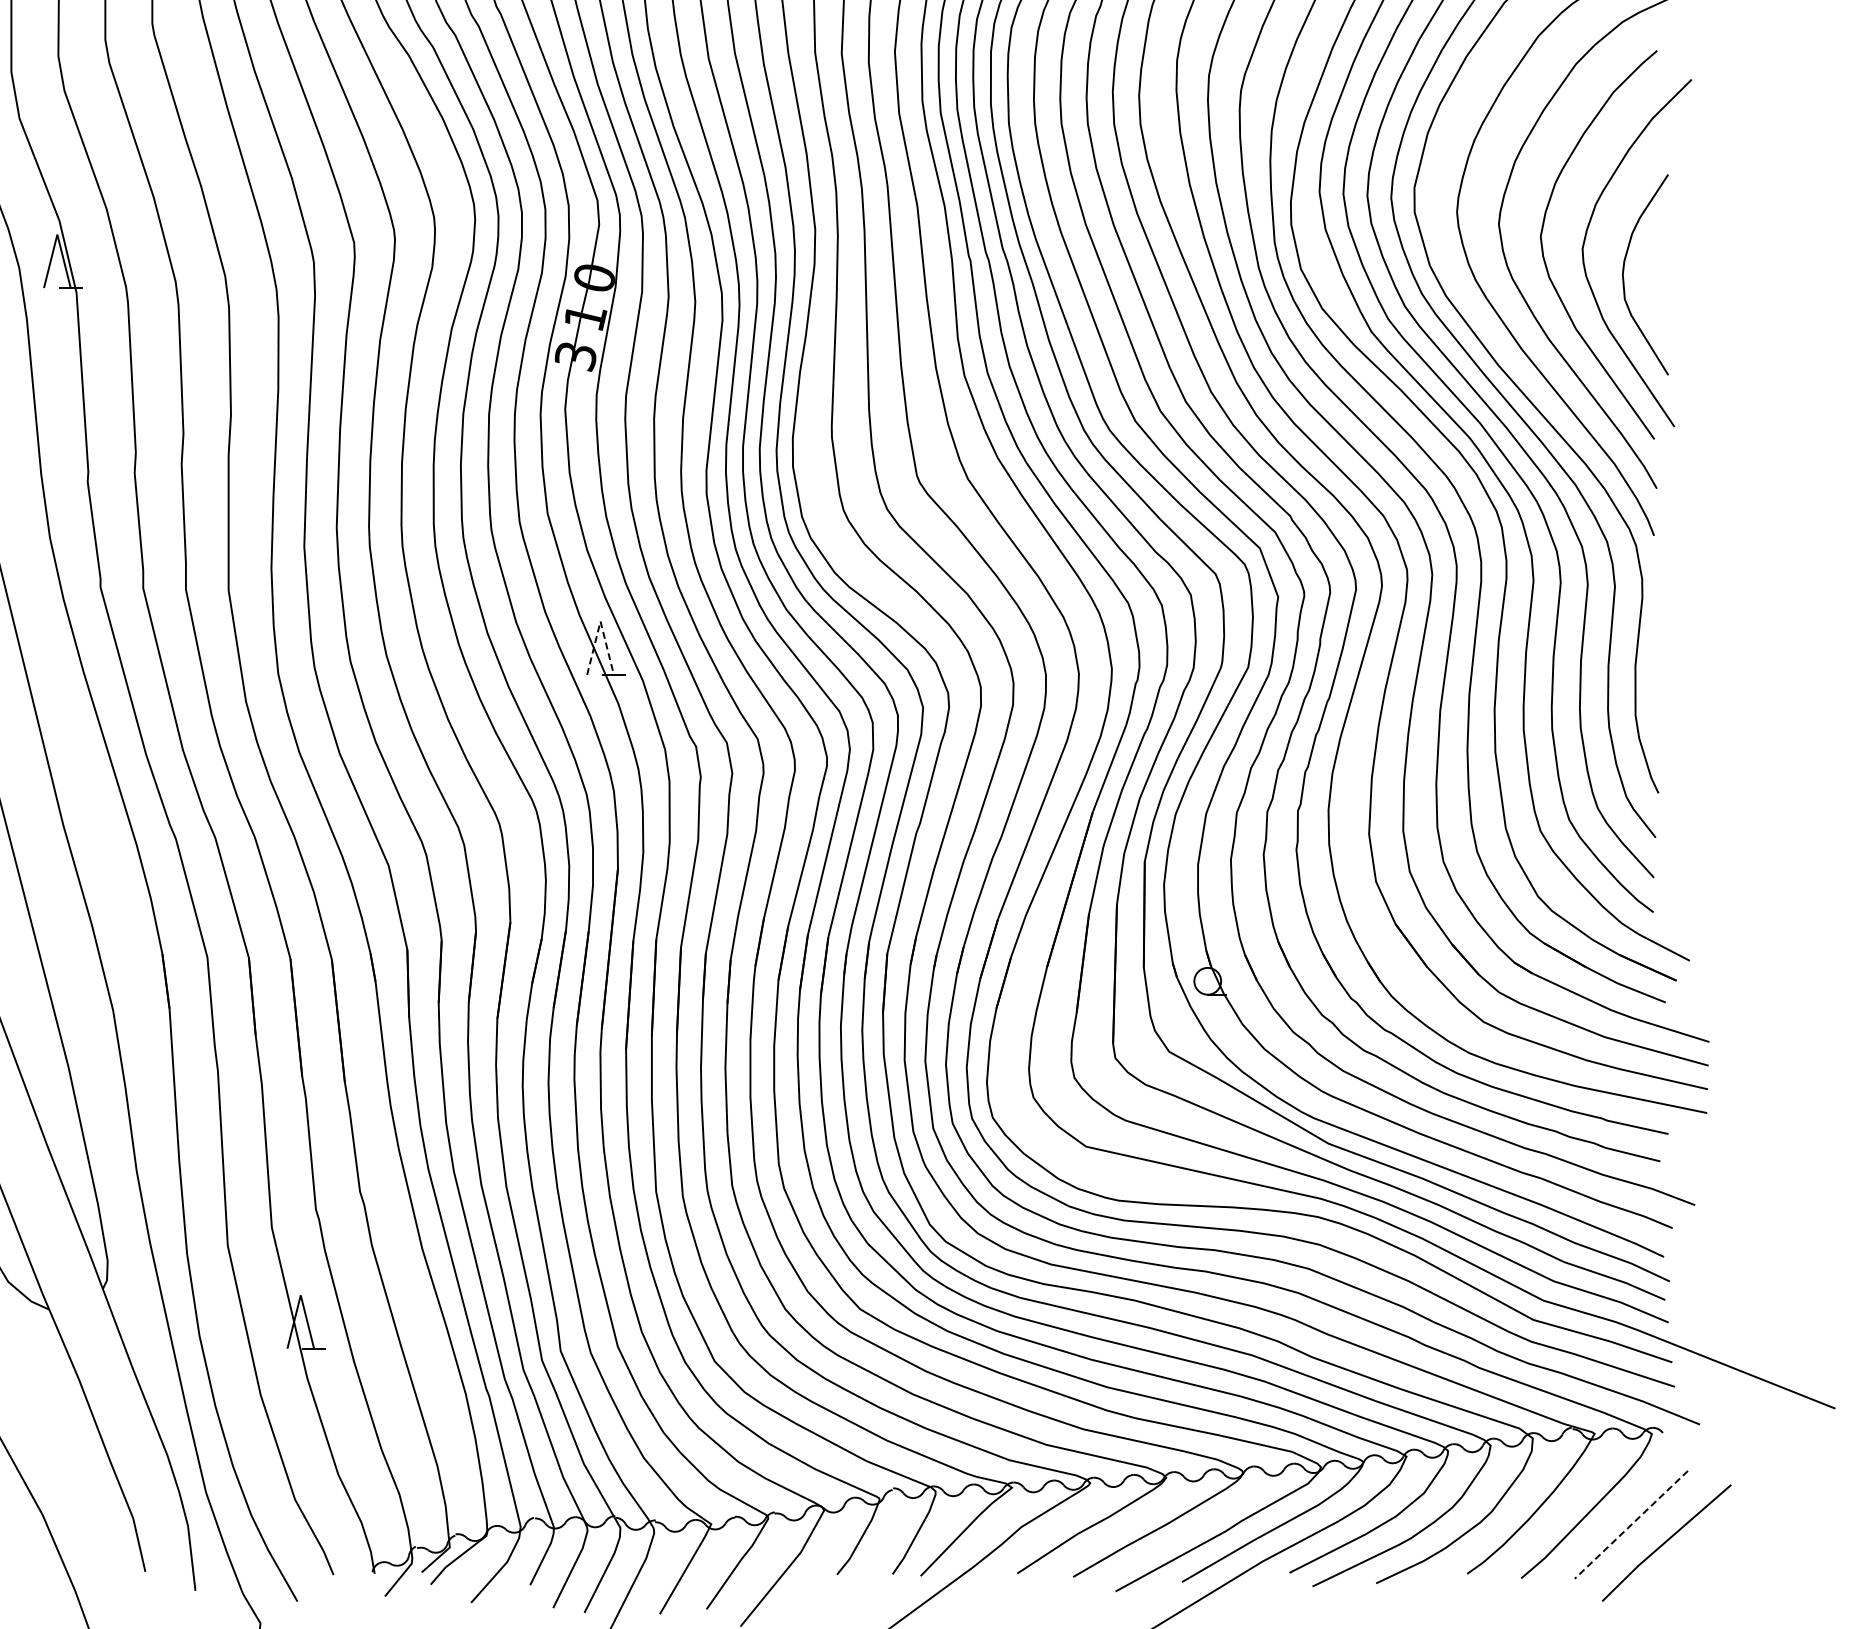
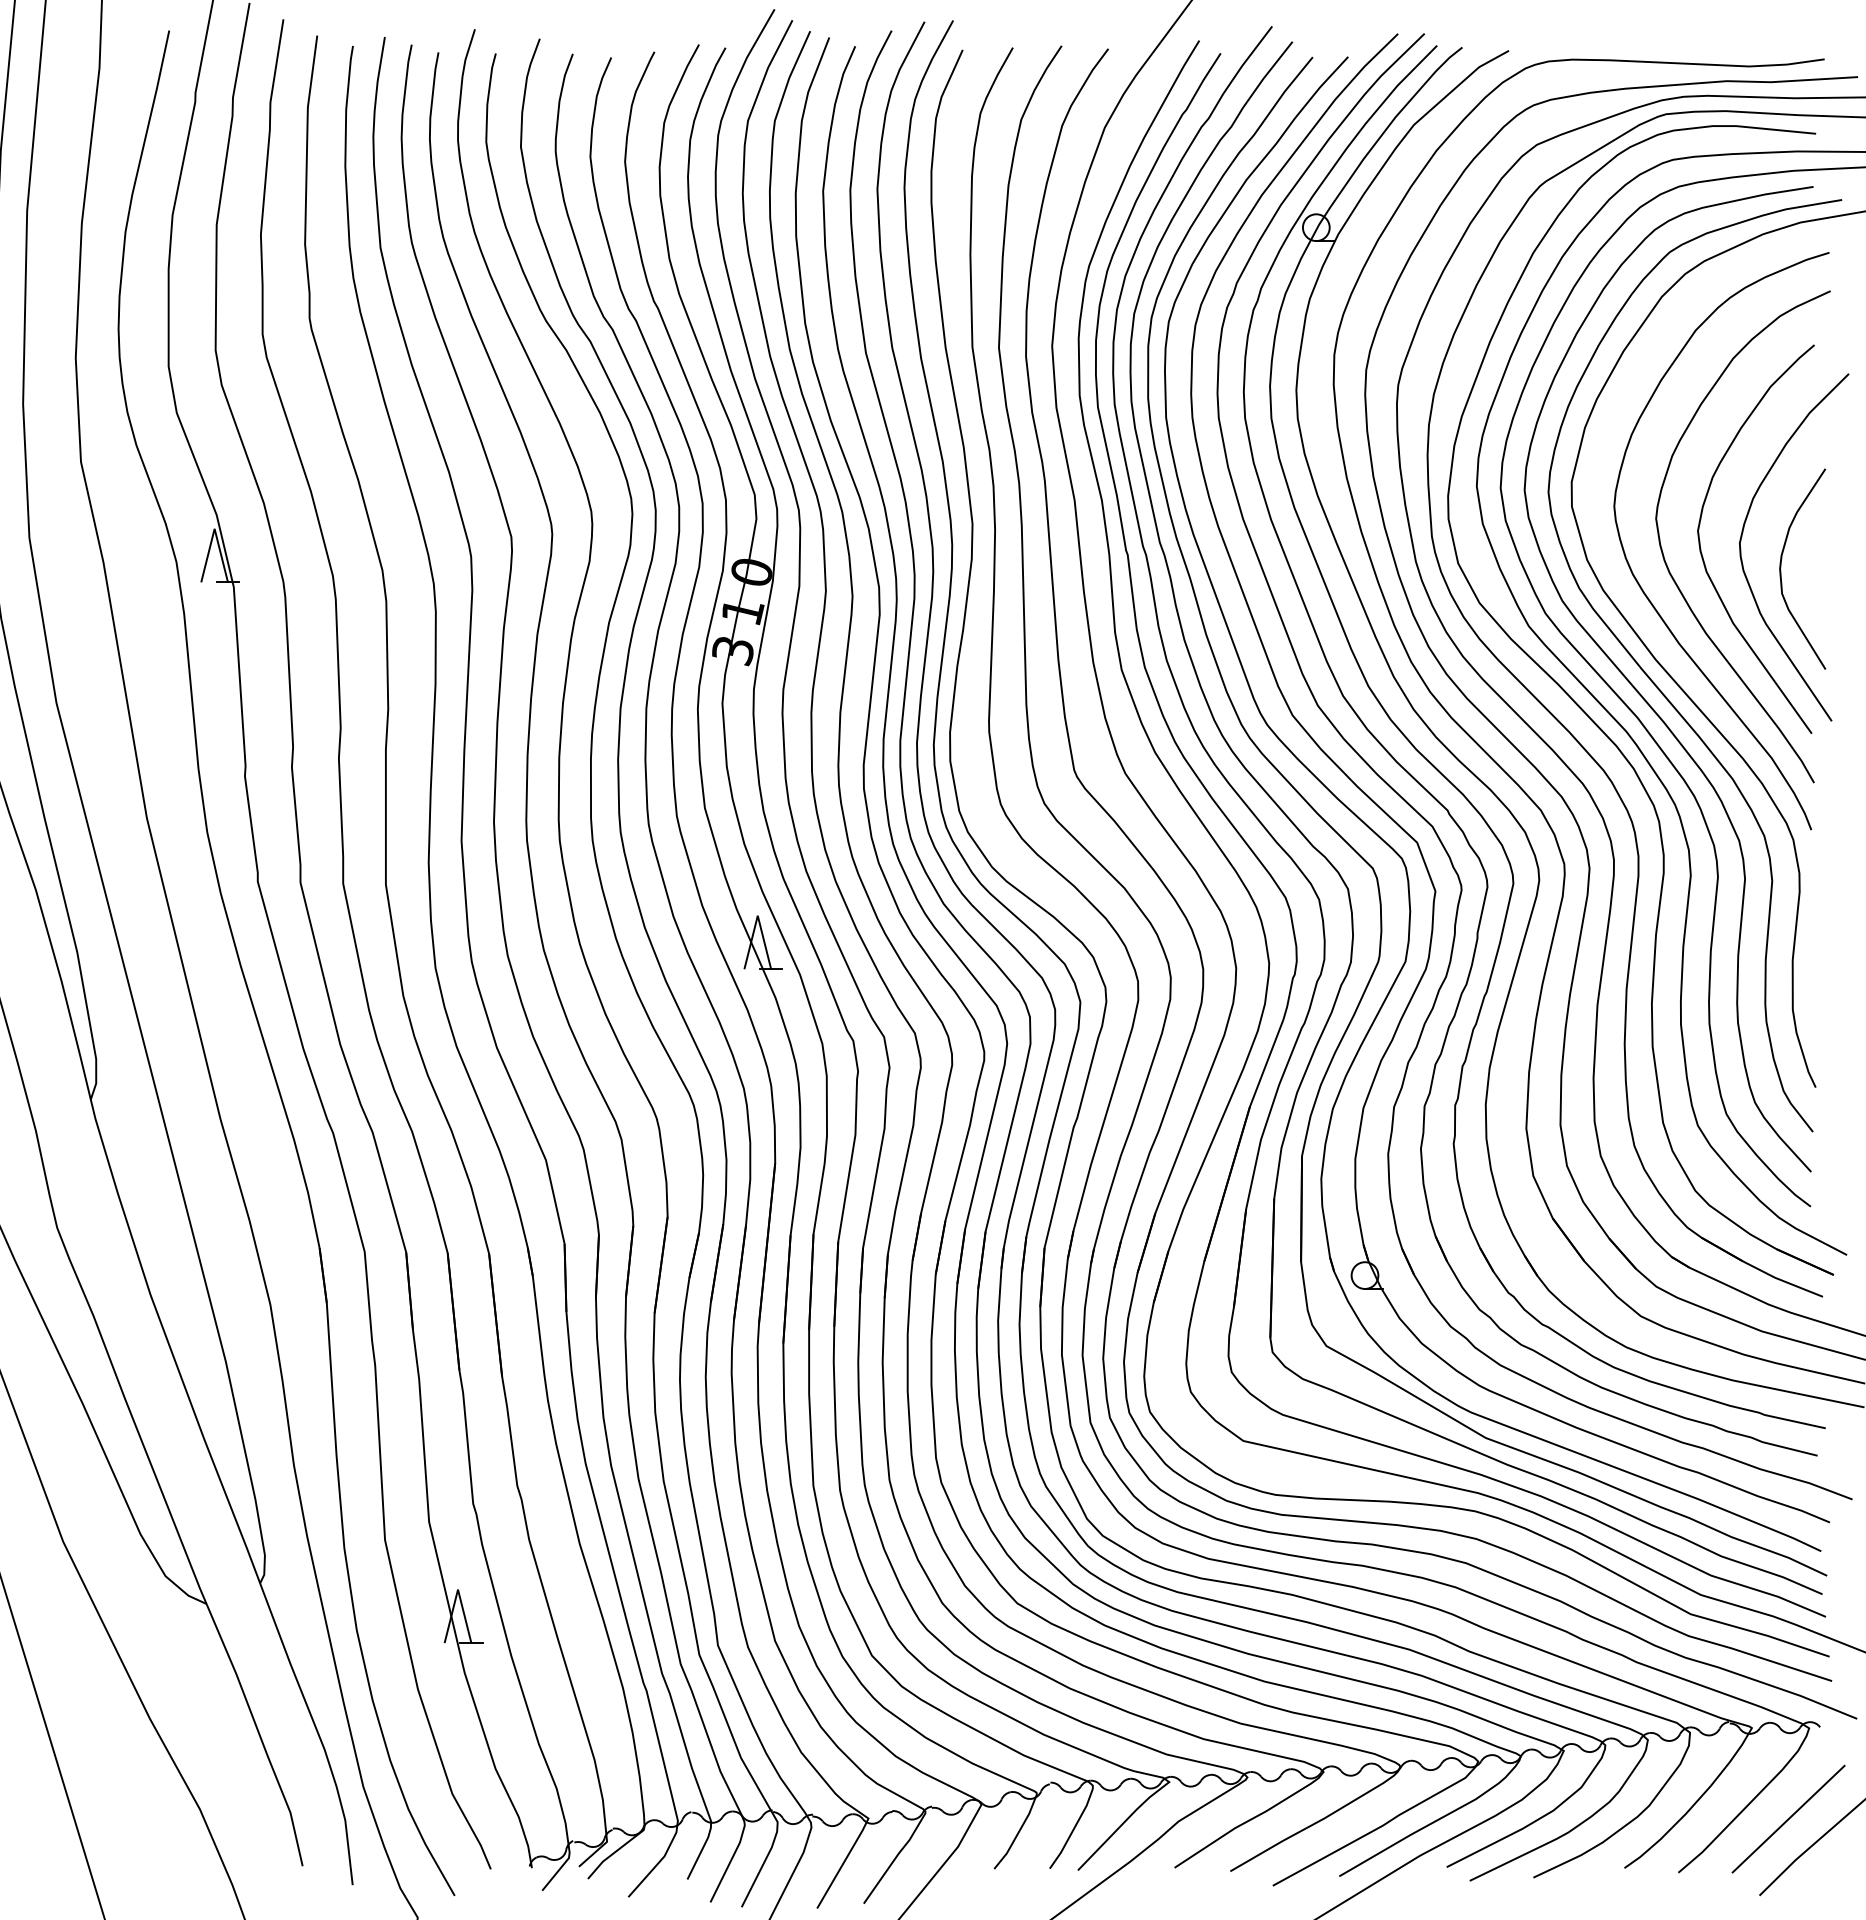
line: (600, 621) -> (757, 915), dashed -> solid
line: (1631, 1525) -> (1788, 1819), dashed -> solid

